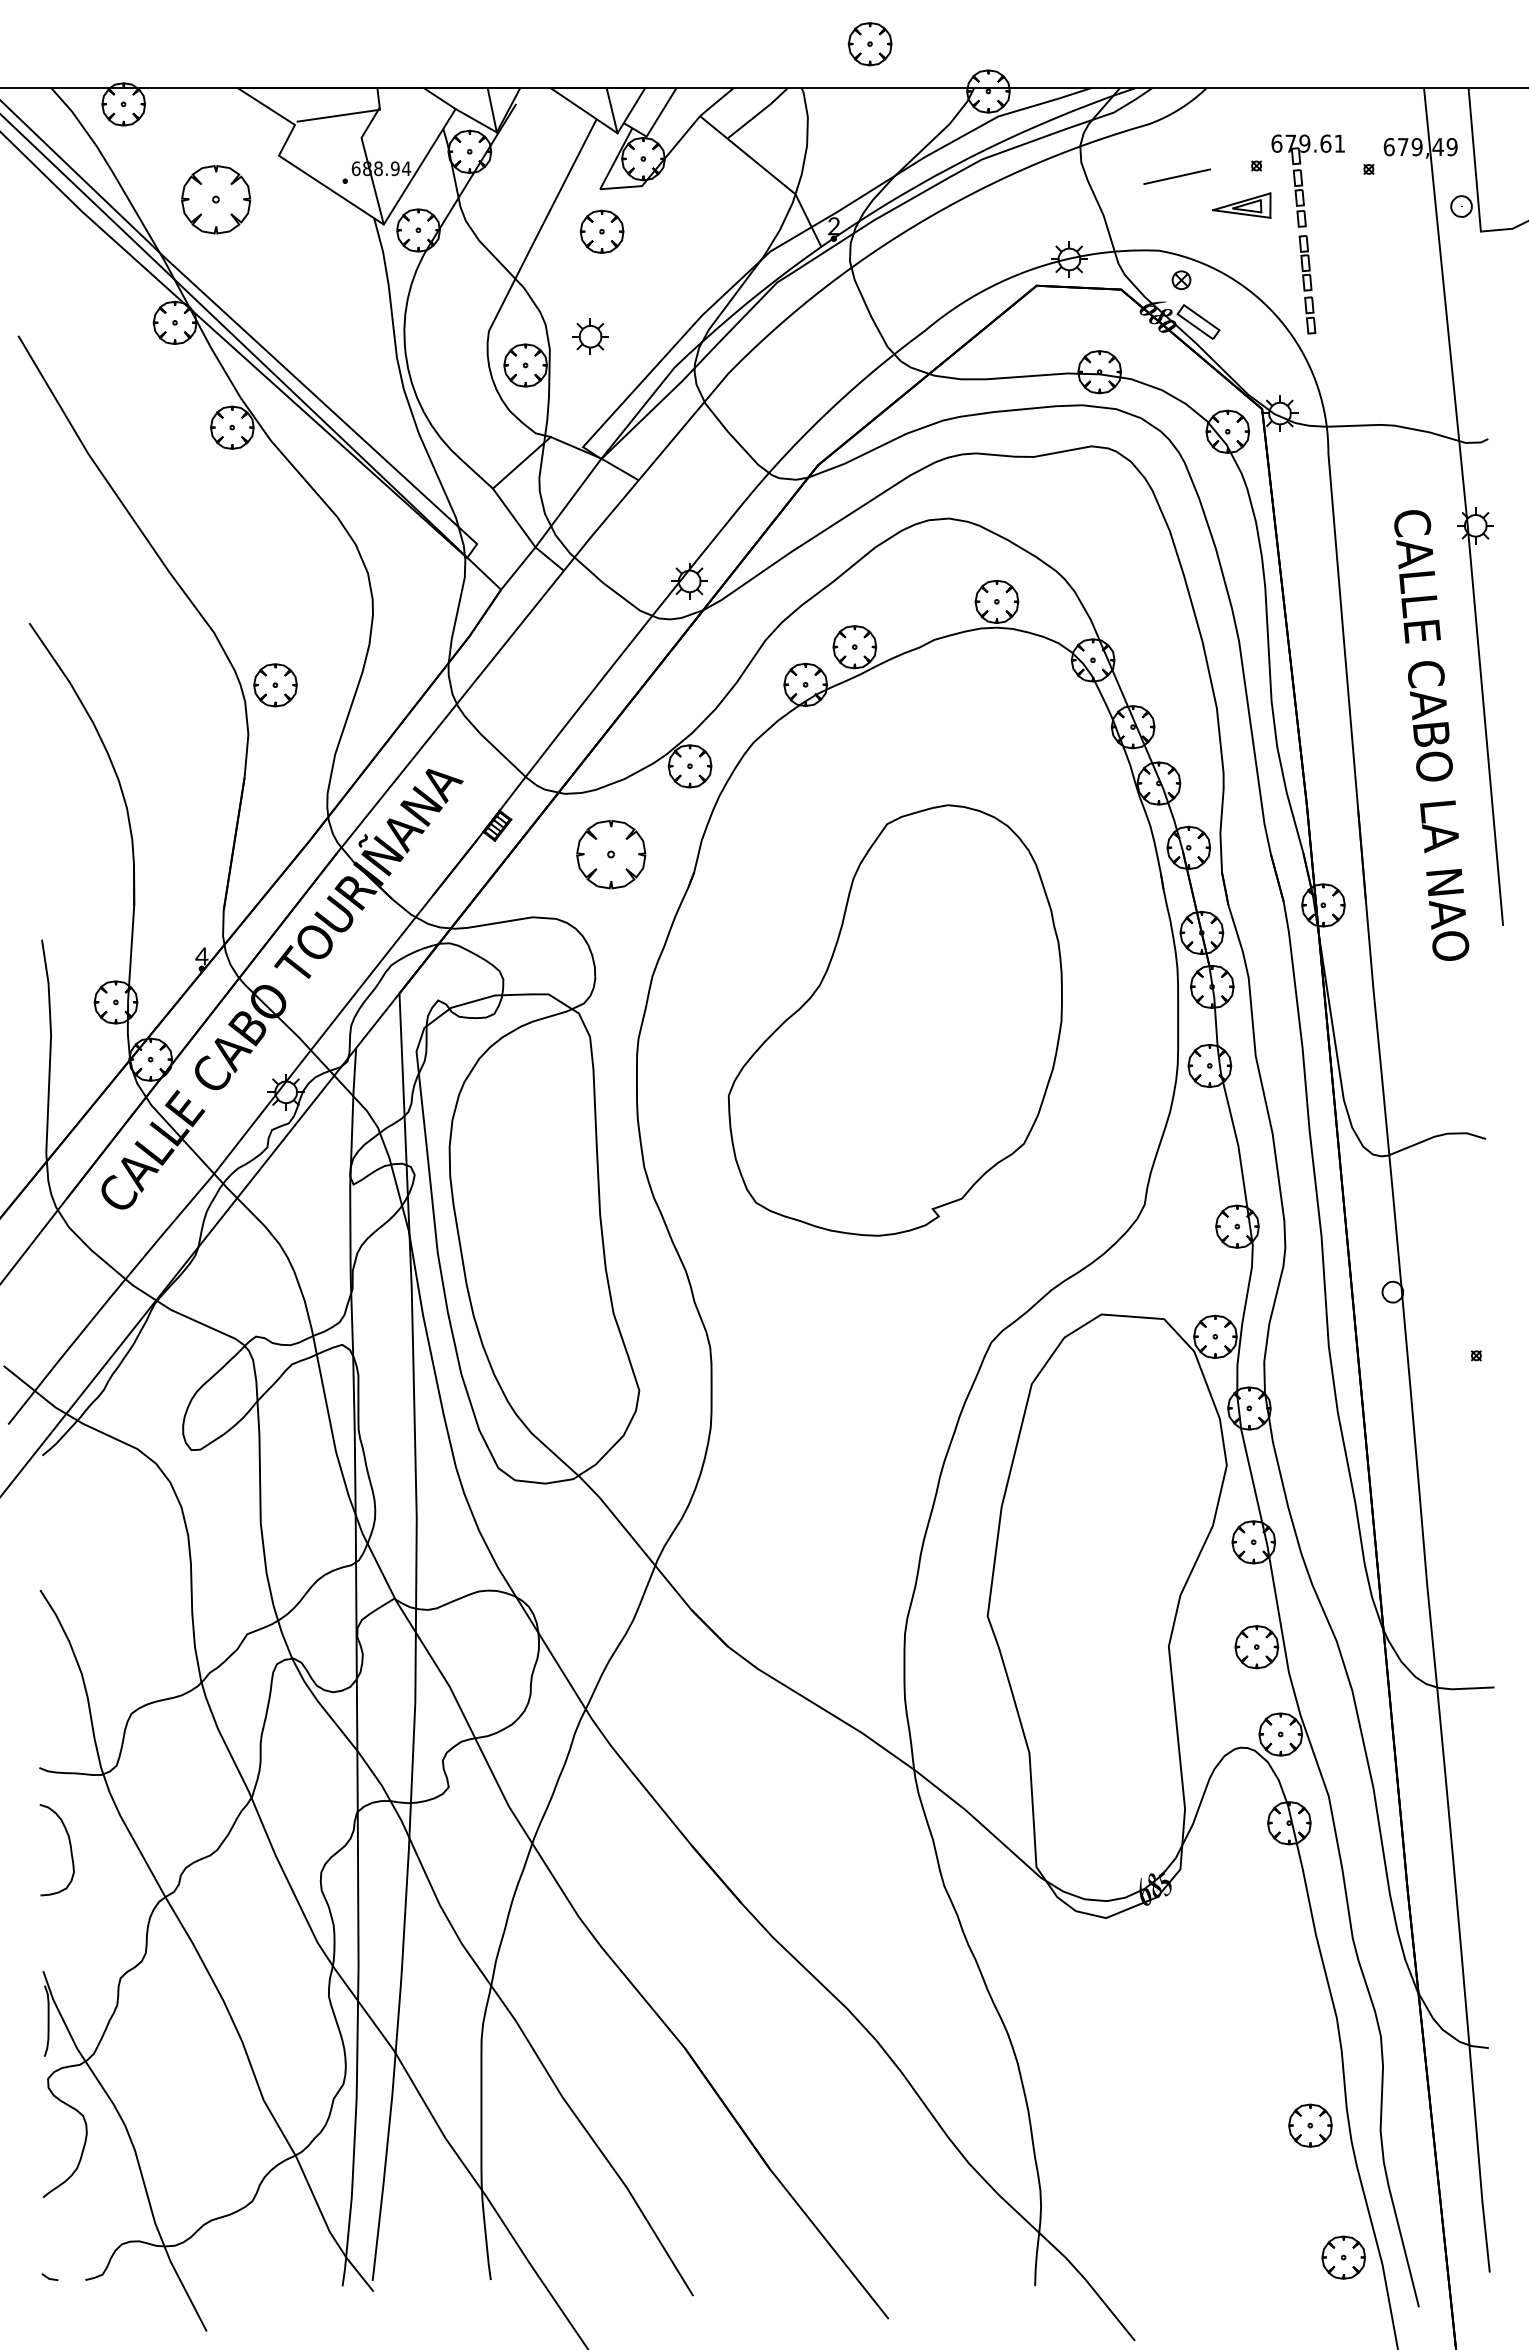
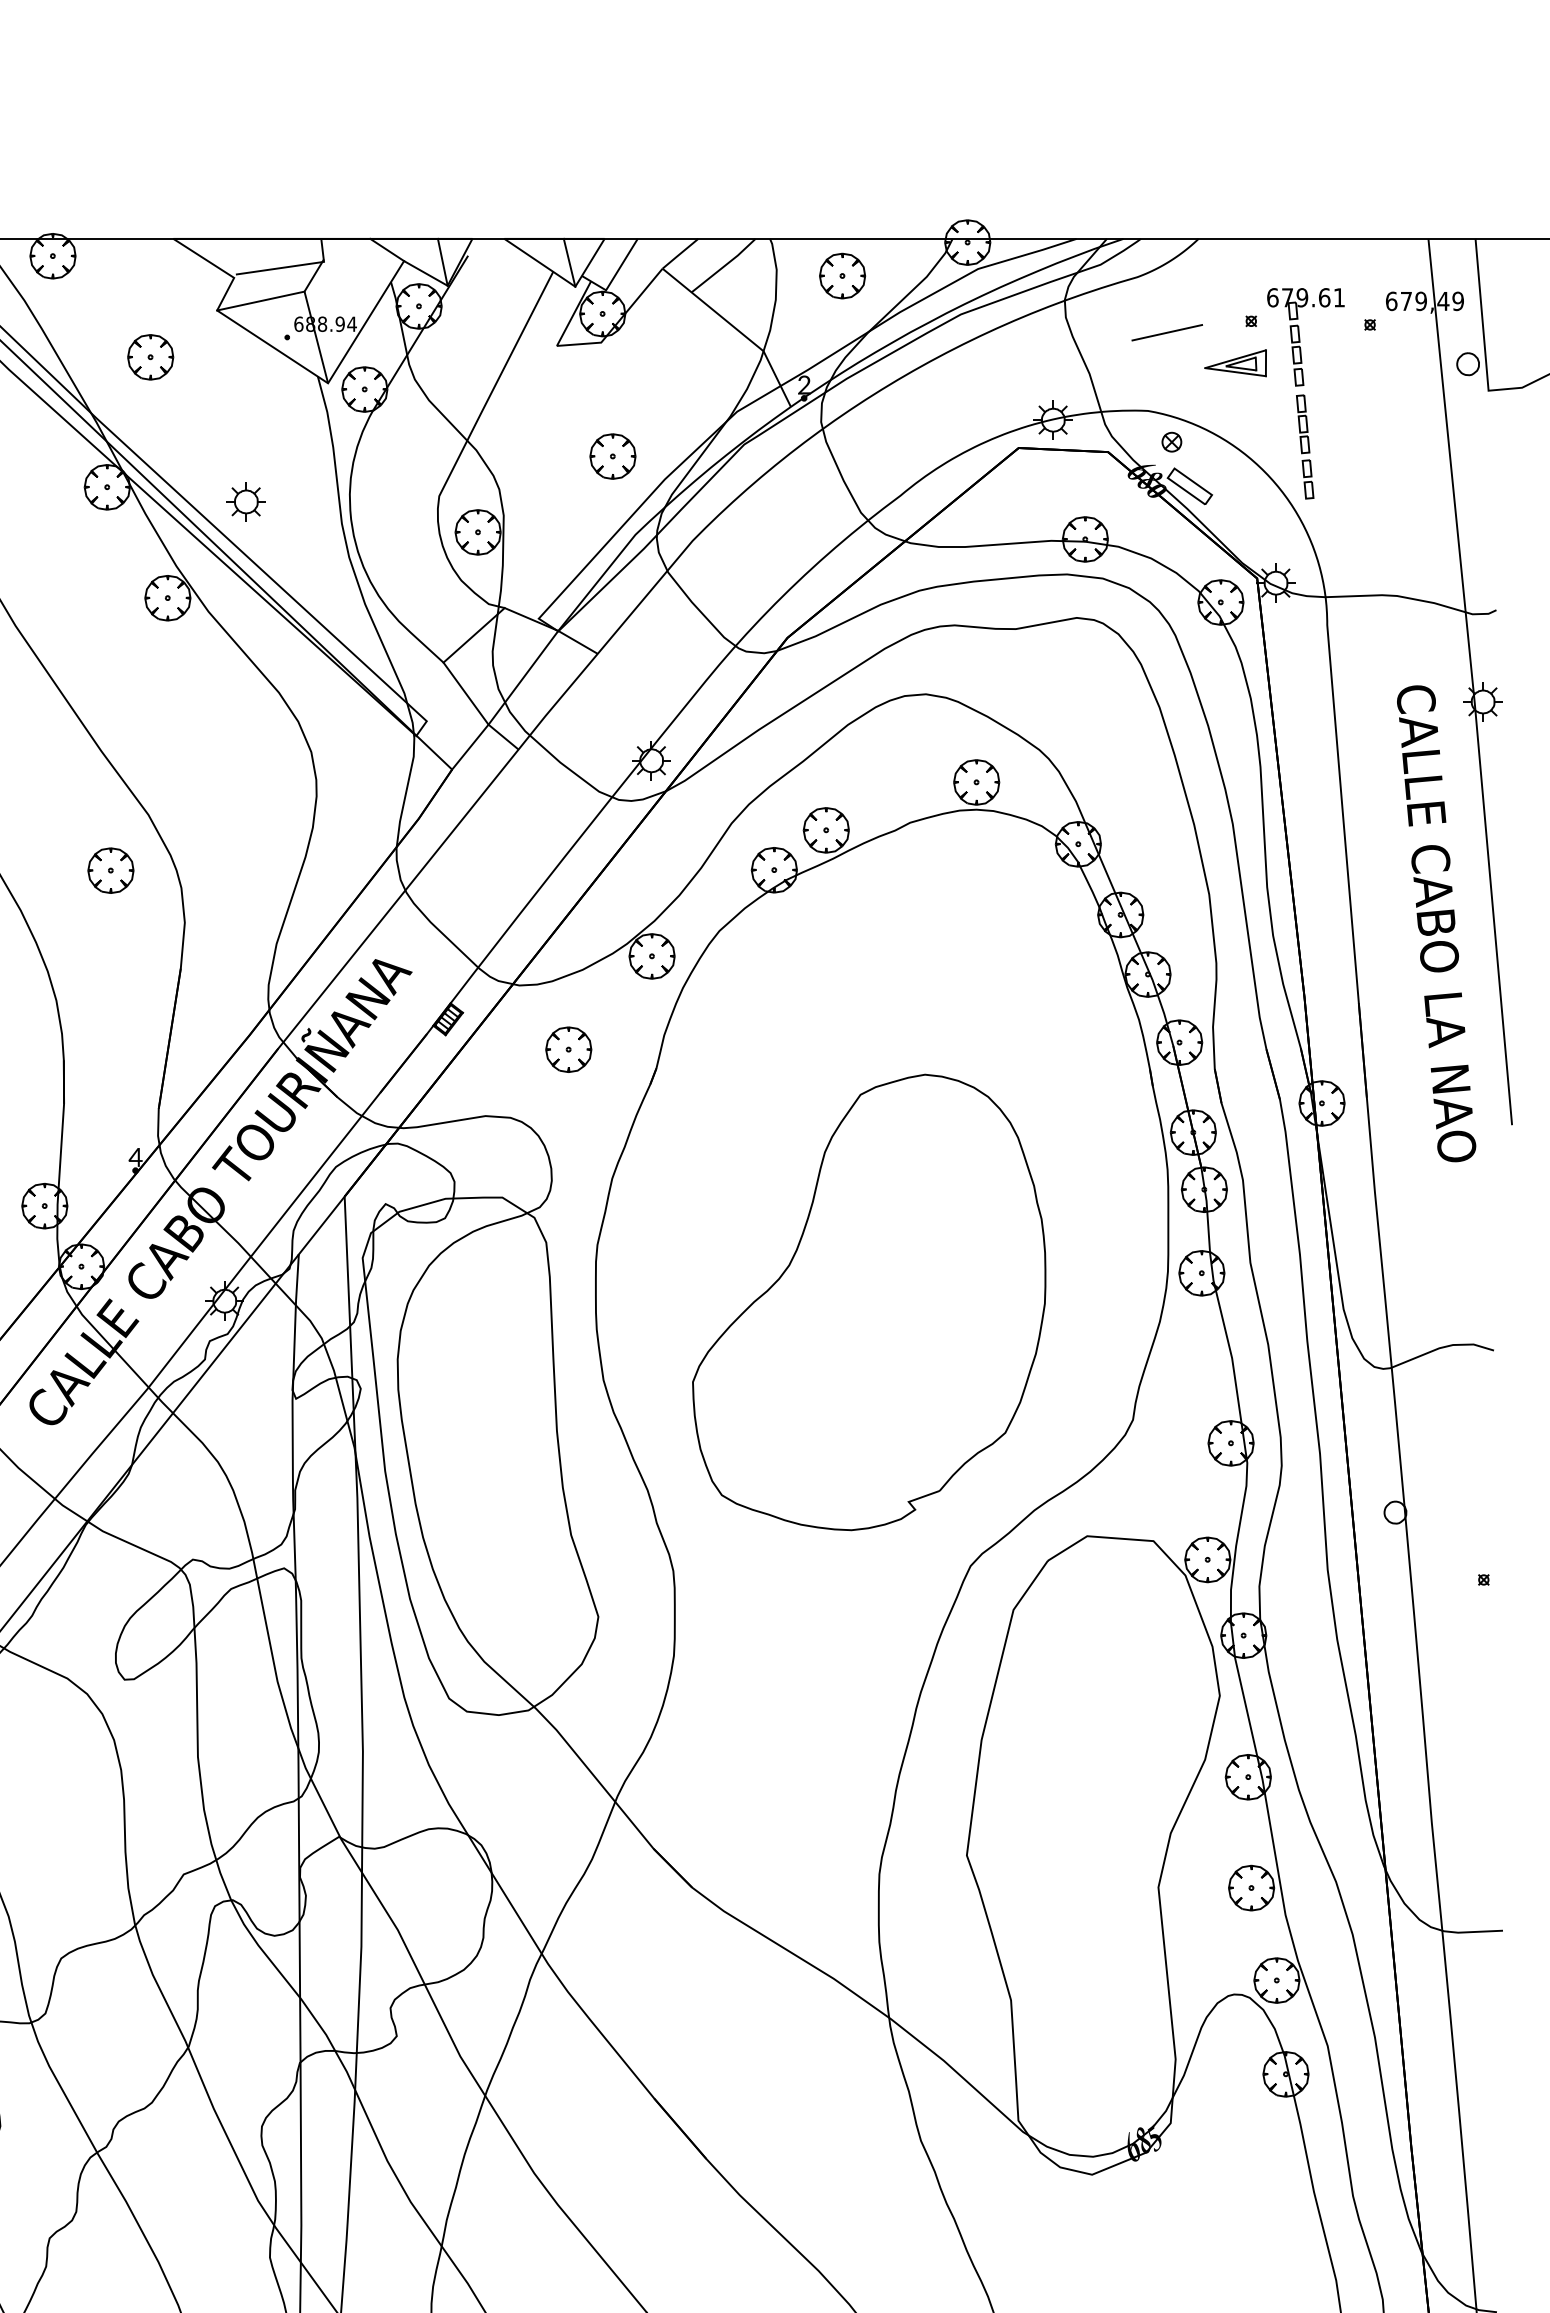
part: (869, 44) -> (841, 276), moved
line: (319, 146) -> (260, 300), added
part: (215, 200) -> (150, 357), size x0.62
part: (601, 231) -> (612, 456), moved
part: (590, 336) -> (246, 501), moved
part: (275, 685) -> (110, 870), moved
part: (611, 854) -> (568, 1049), size x0.62
part: (894, 1020) -> (868, 1302), moved

